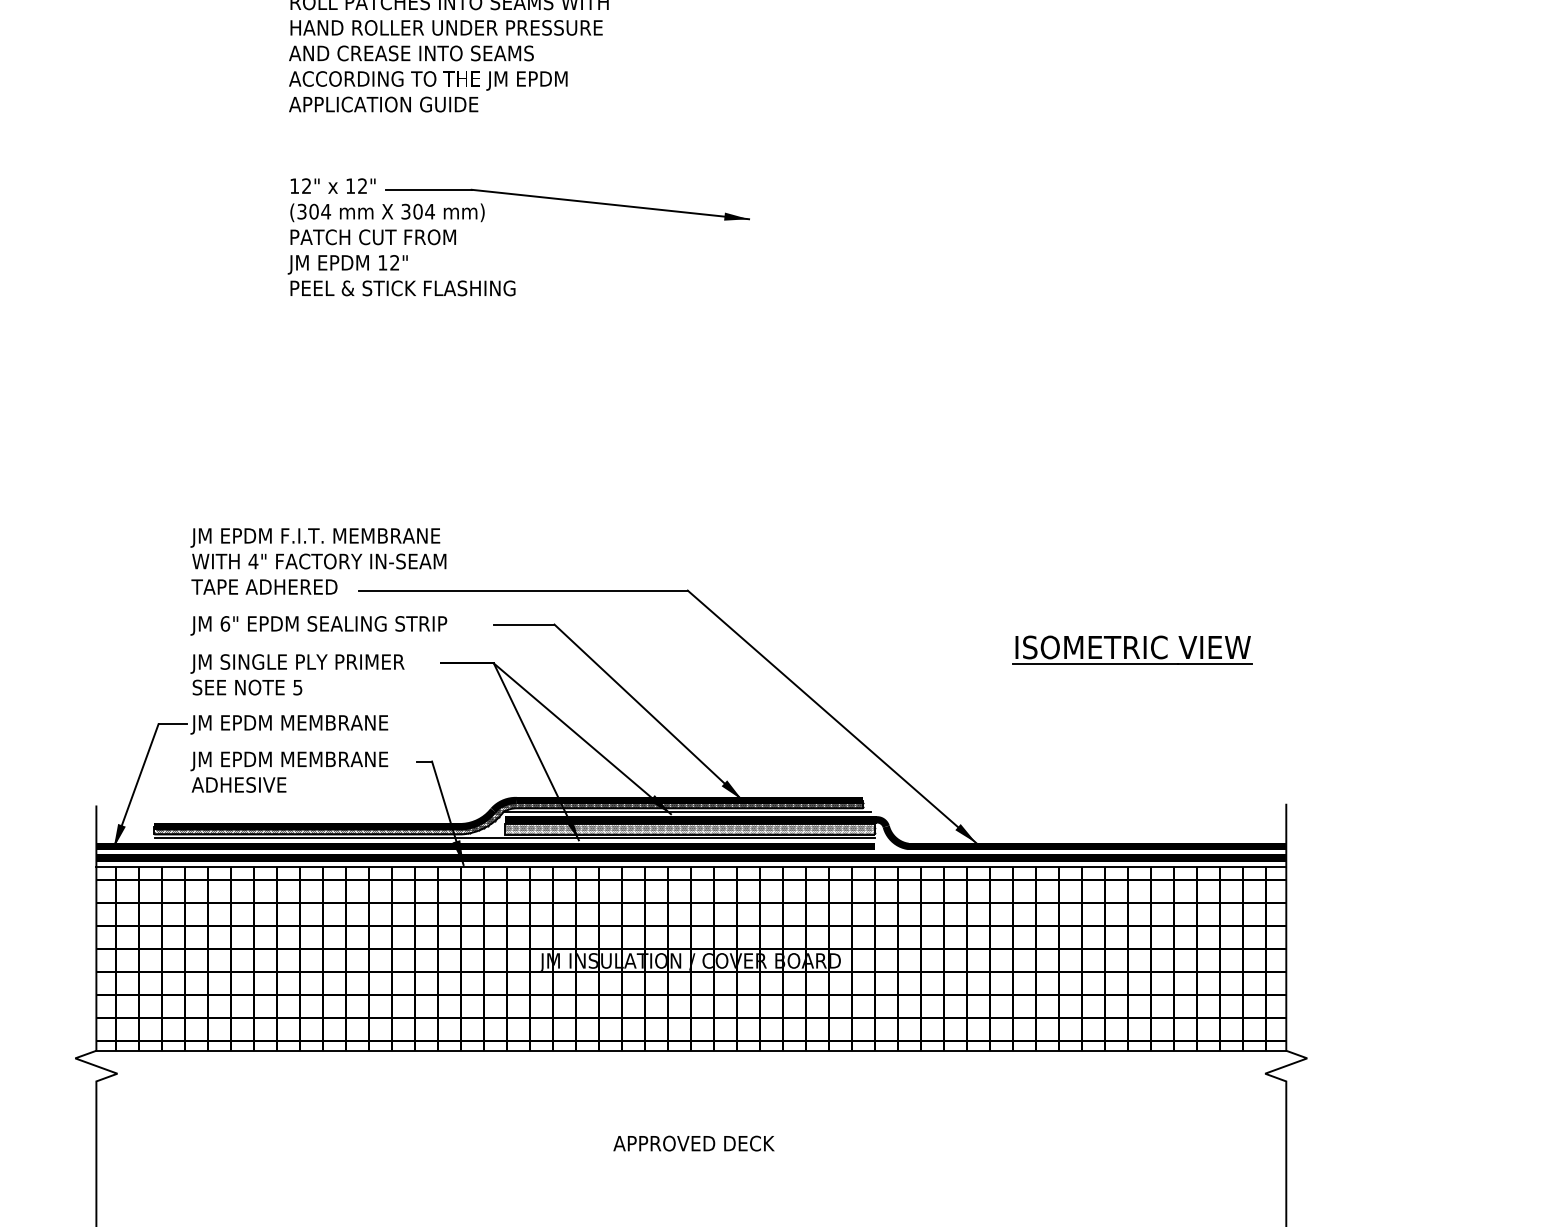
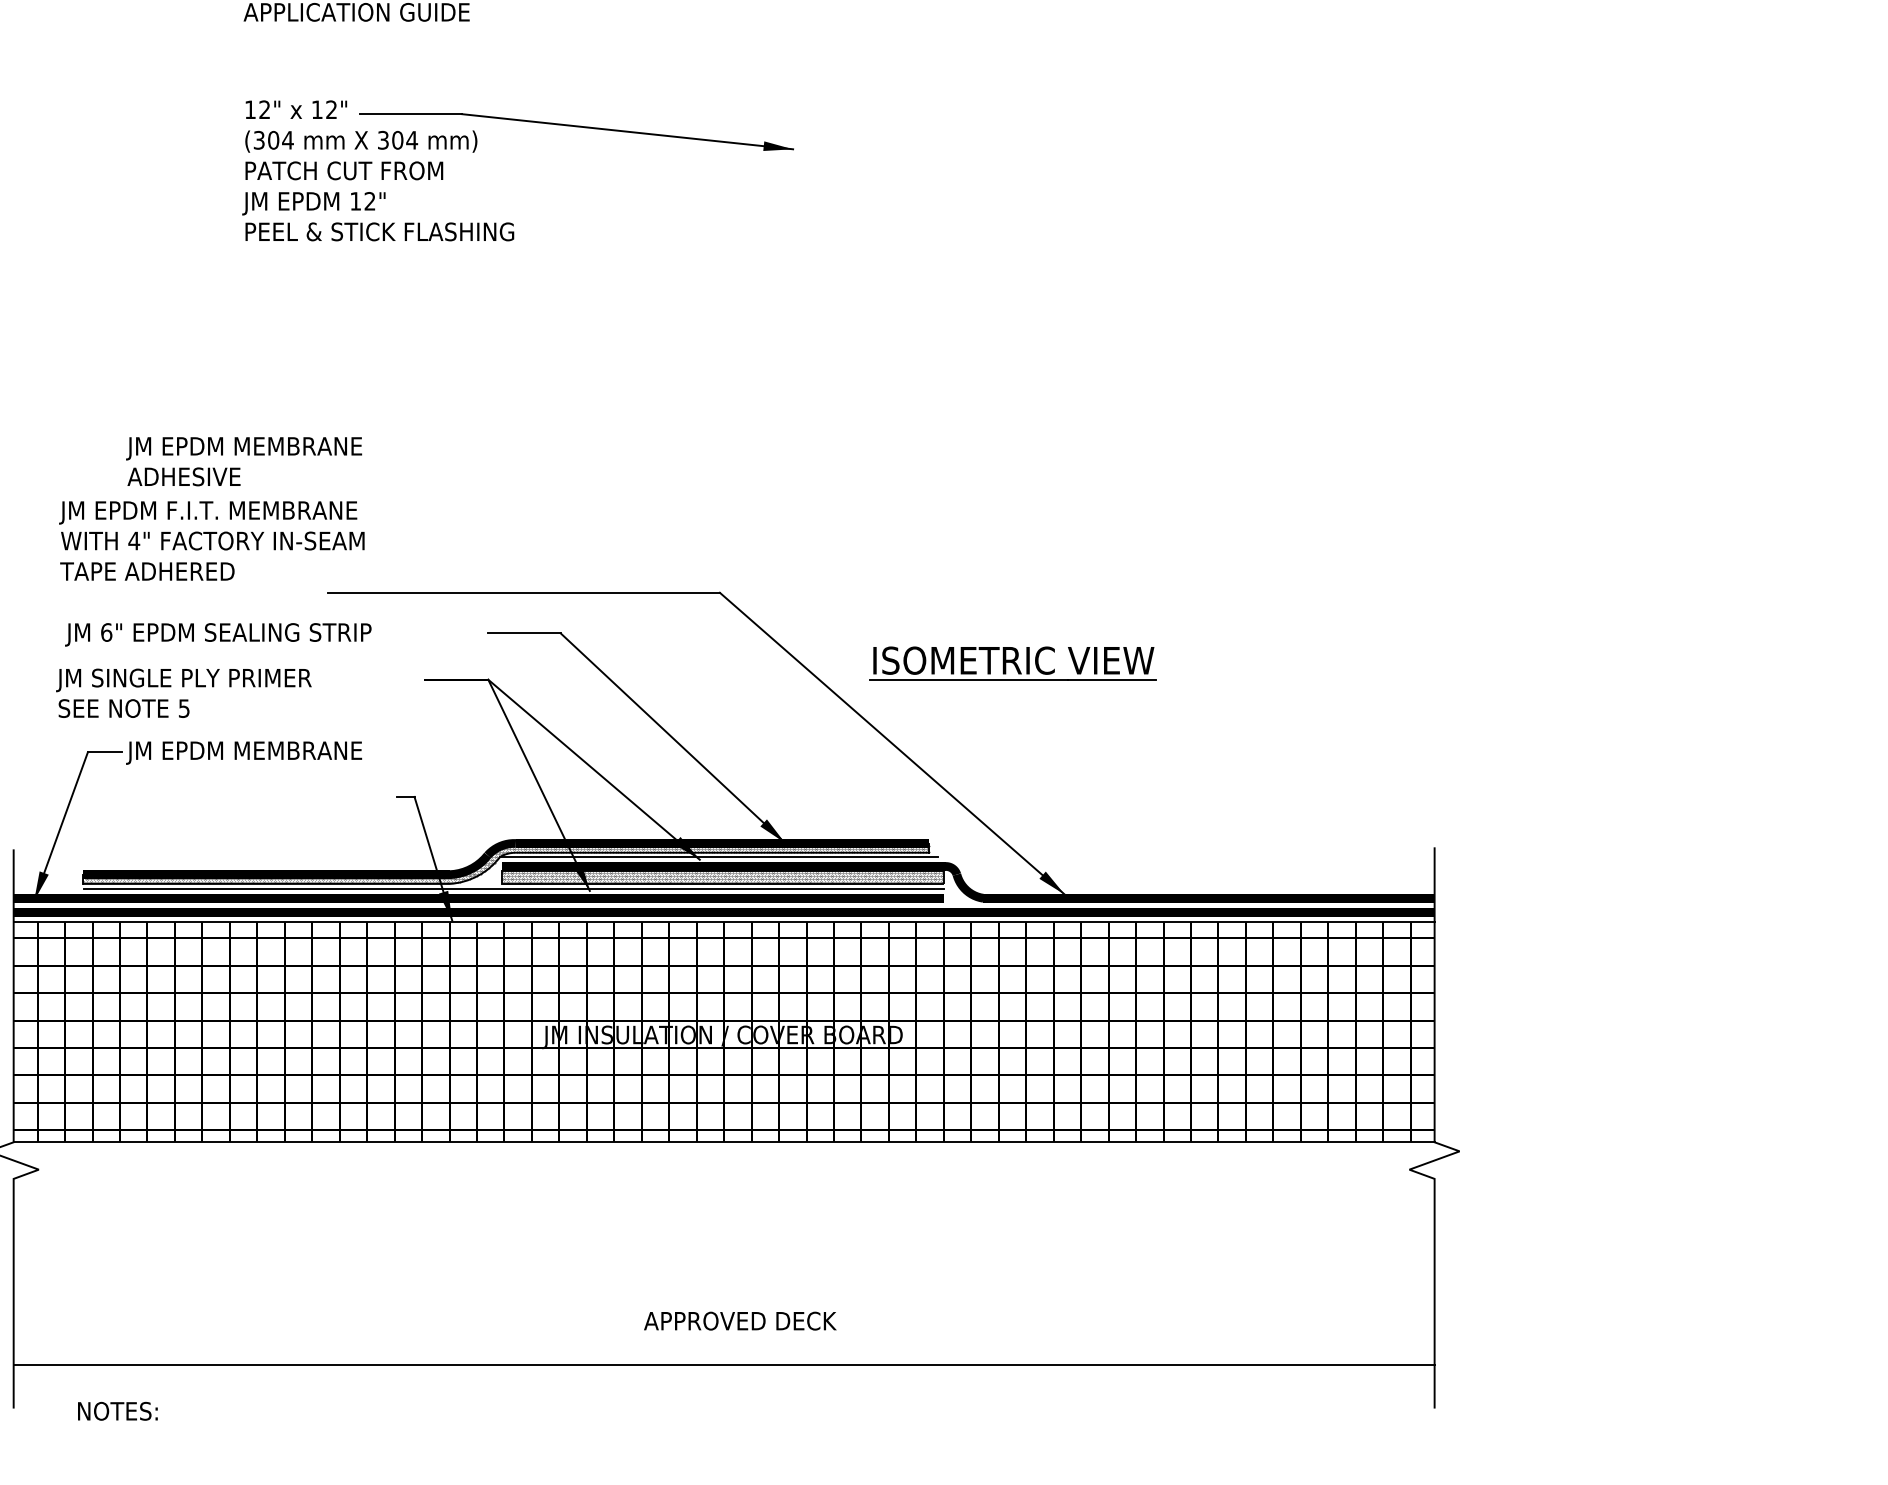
text: (318, 561) -> (211, 540), moved
text: (318, 625) -> (218, 634), moved
part: (1132, 649) -> (1012, 663), moved
text: (297, 674) -> (183, 692), moved
text: (289, 772) -> (244, 461), moved
hatch: (509, 817) -> (506, 863), removed
text: (694, 1143) -> (740, 1320), moved

